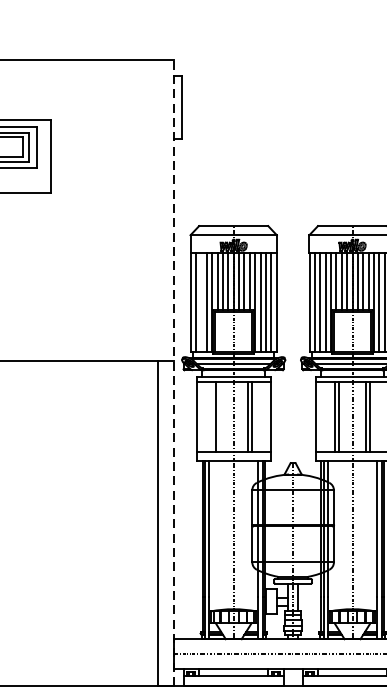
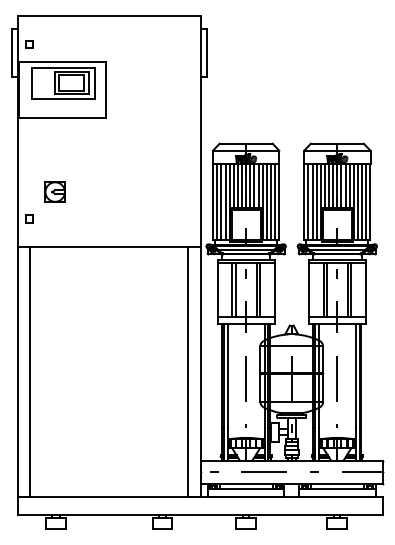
line: (201, 302) -> (221, 202), added
line: (174, 372) -> (200, 256), dashed -> solid
line: (219, 415) -> (235, 289), added

